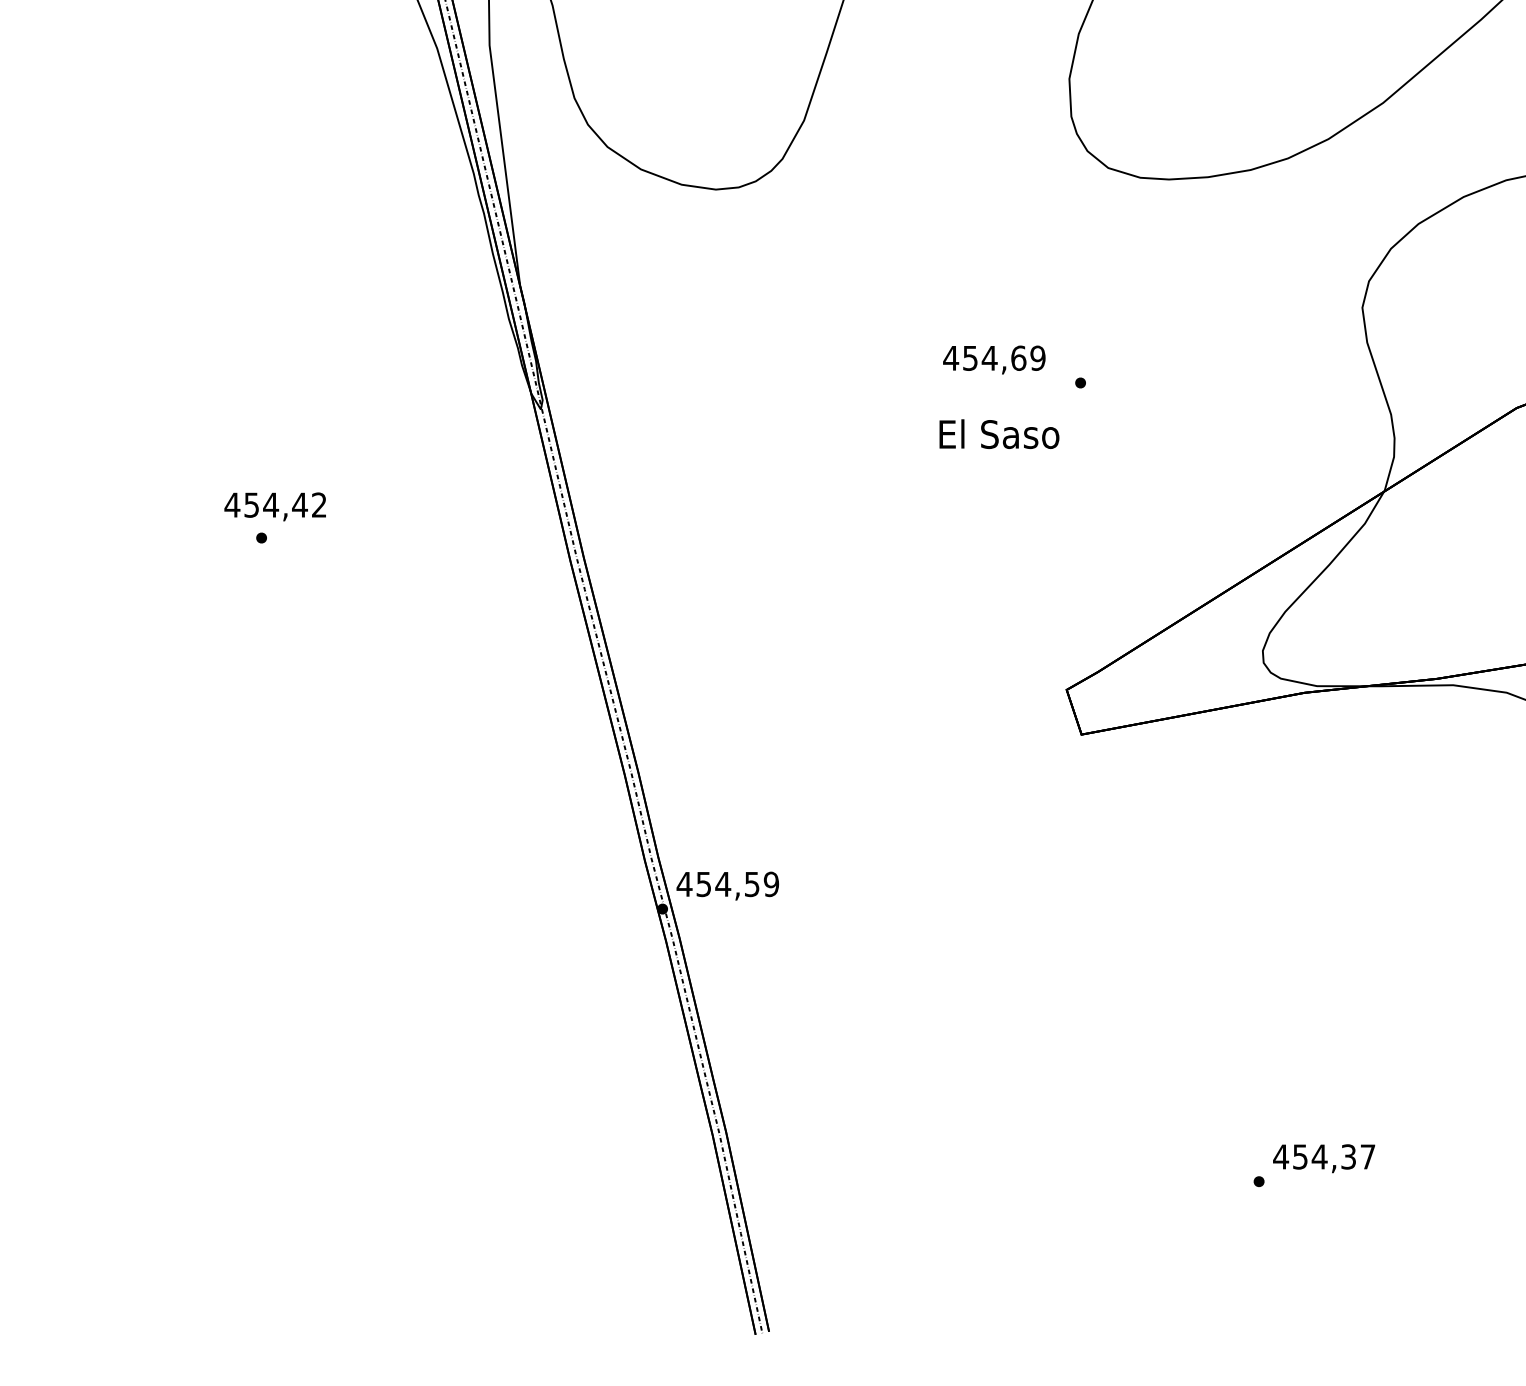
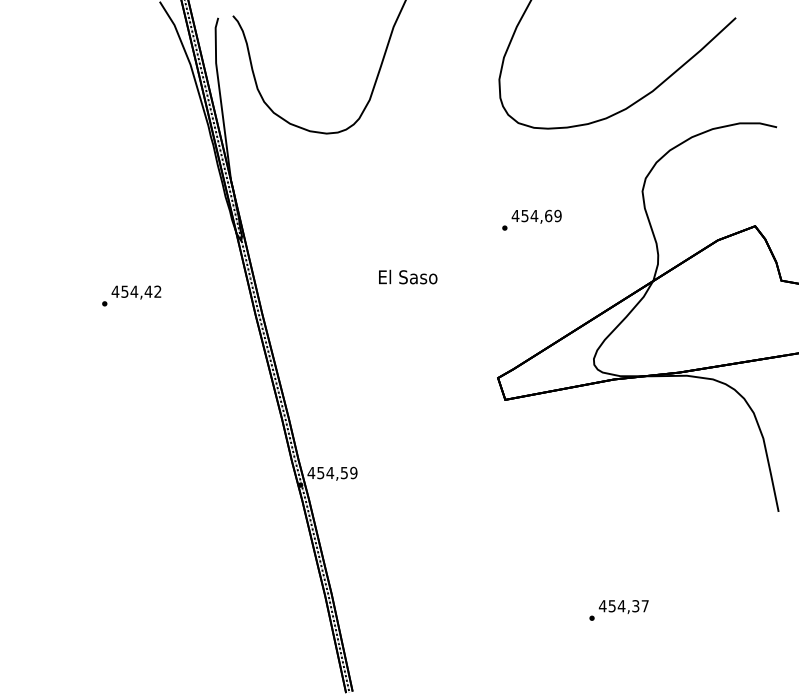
text: (993, 359) -> (536, 216), moved
text: (1000, 432) -> (408, 276), moved
text: (275, 506) -> (136, 292), moved

